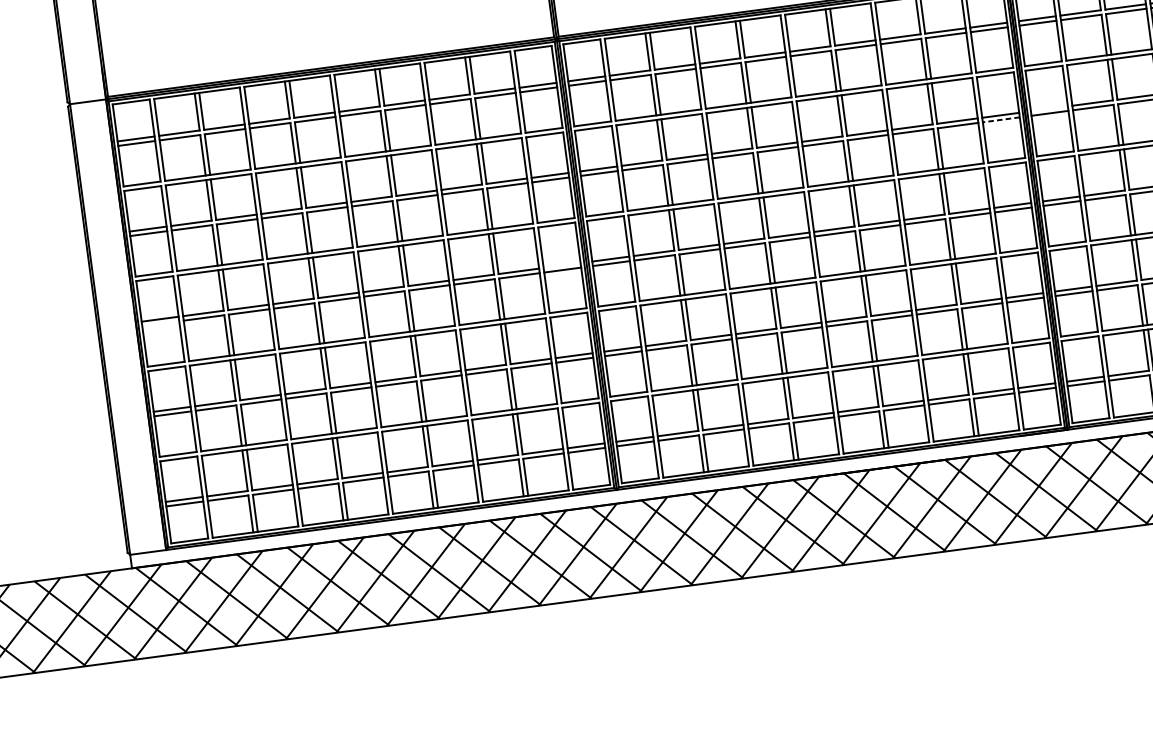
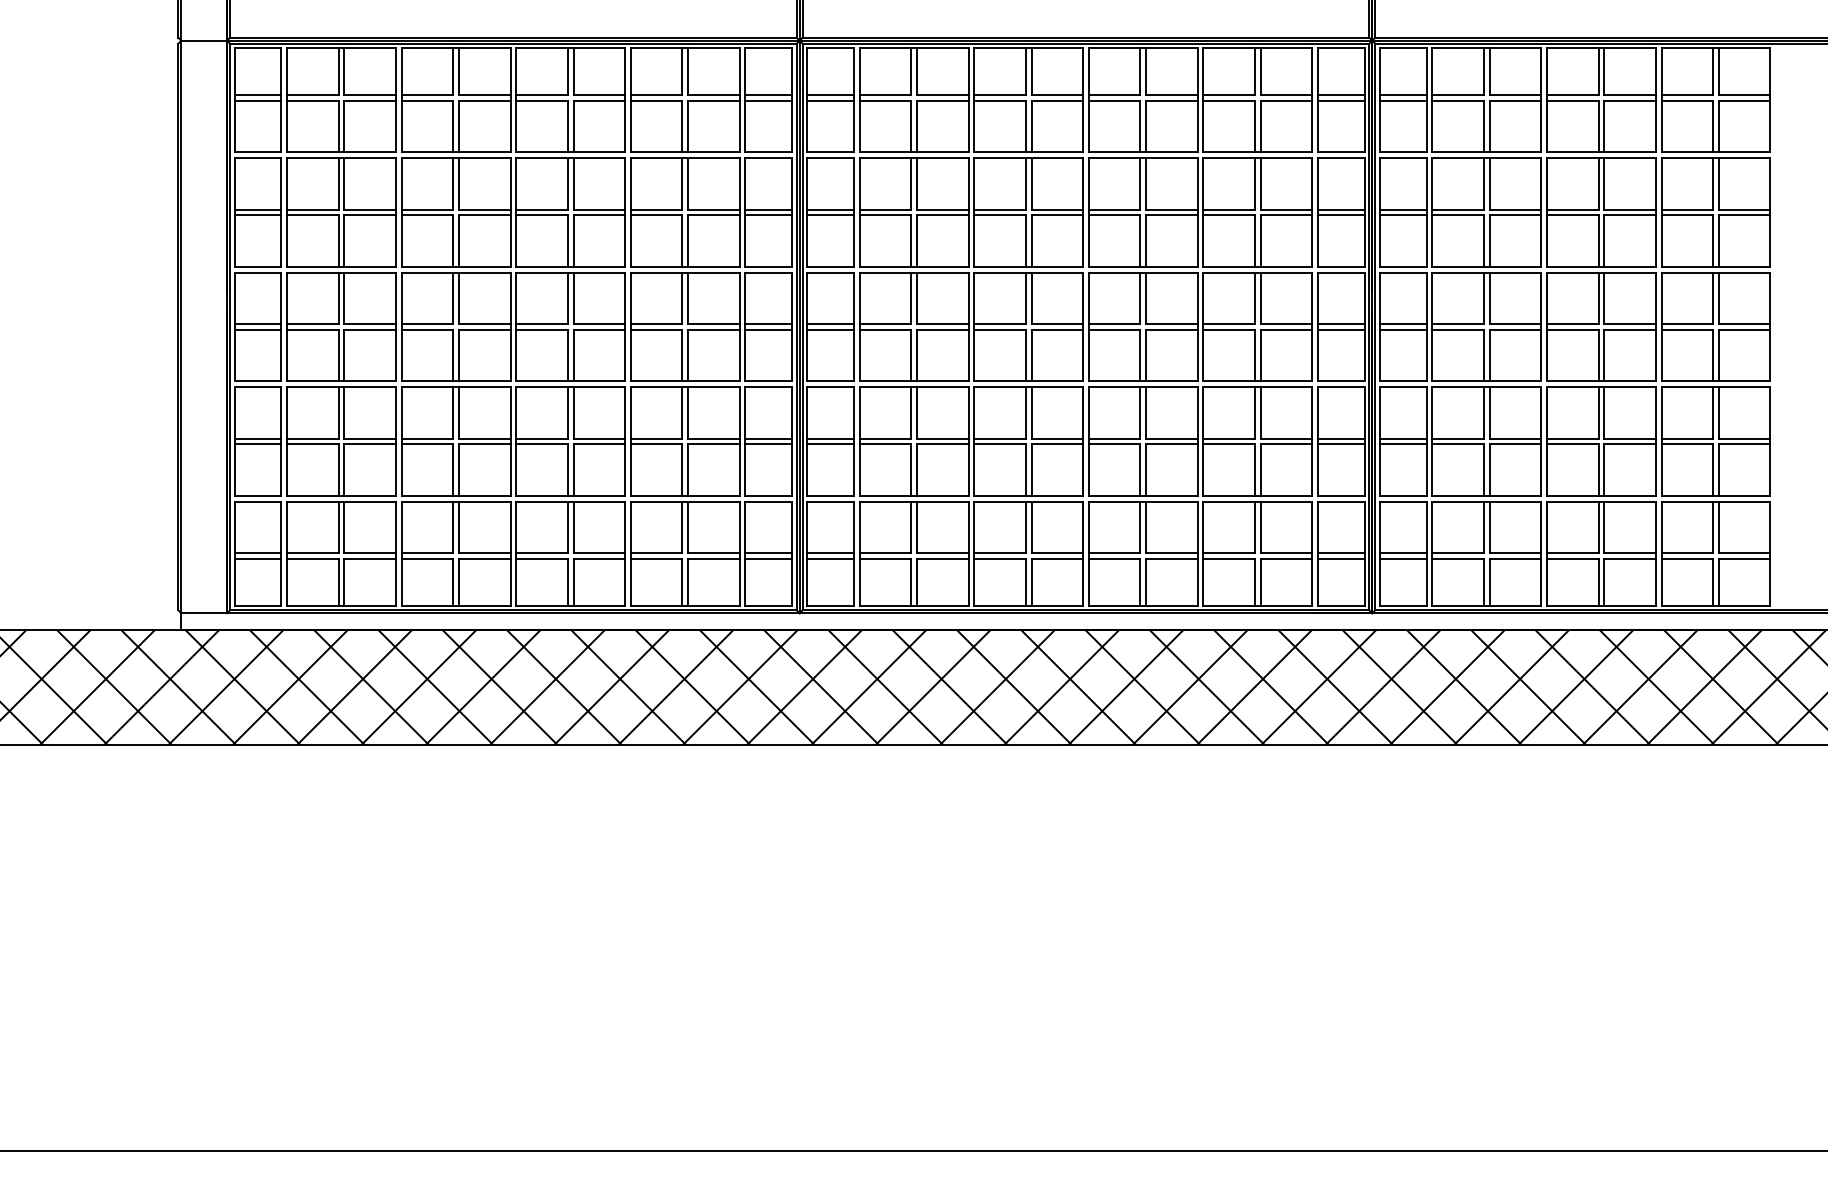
line: (1048, 108) -> (1402, 209), added
line: (1000, 120) -> (1340, 215), dashed -> solid
line: (561, 265) -> (768, 324), added
line: (160, 323) -> (257, 329), added

